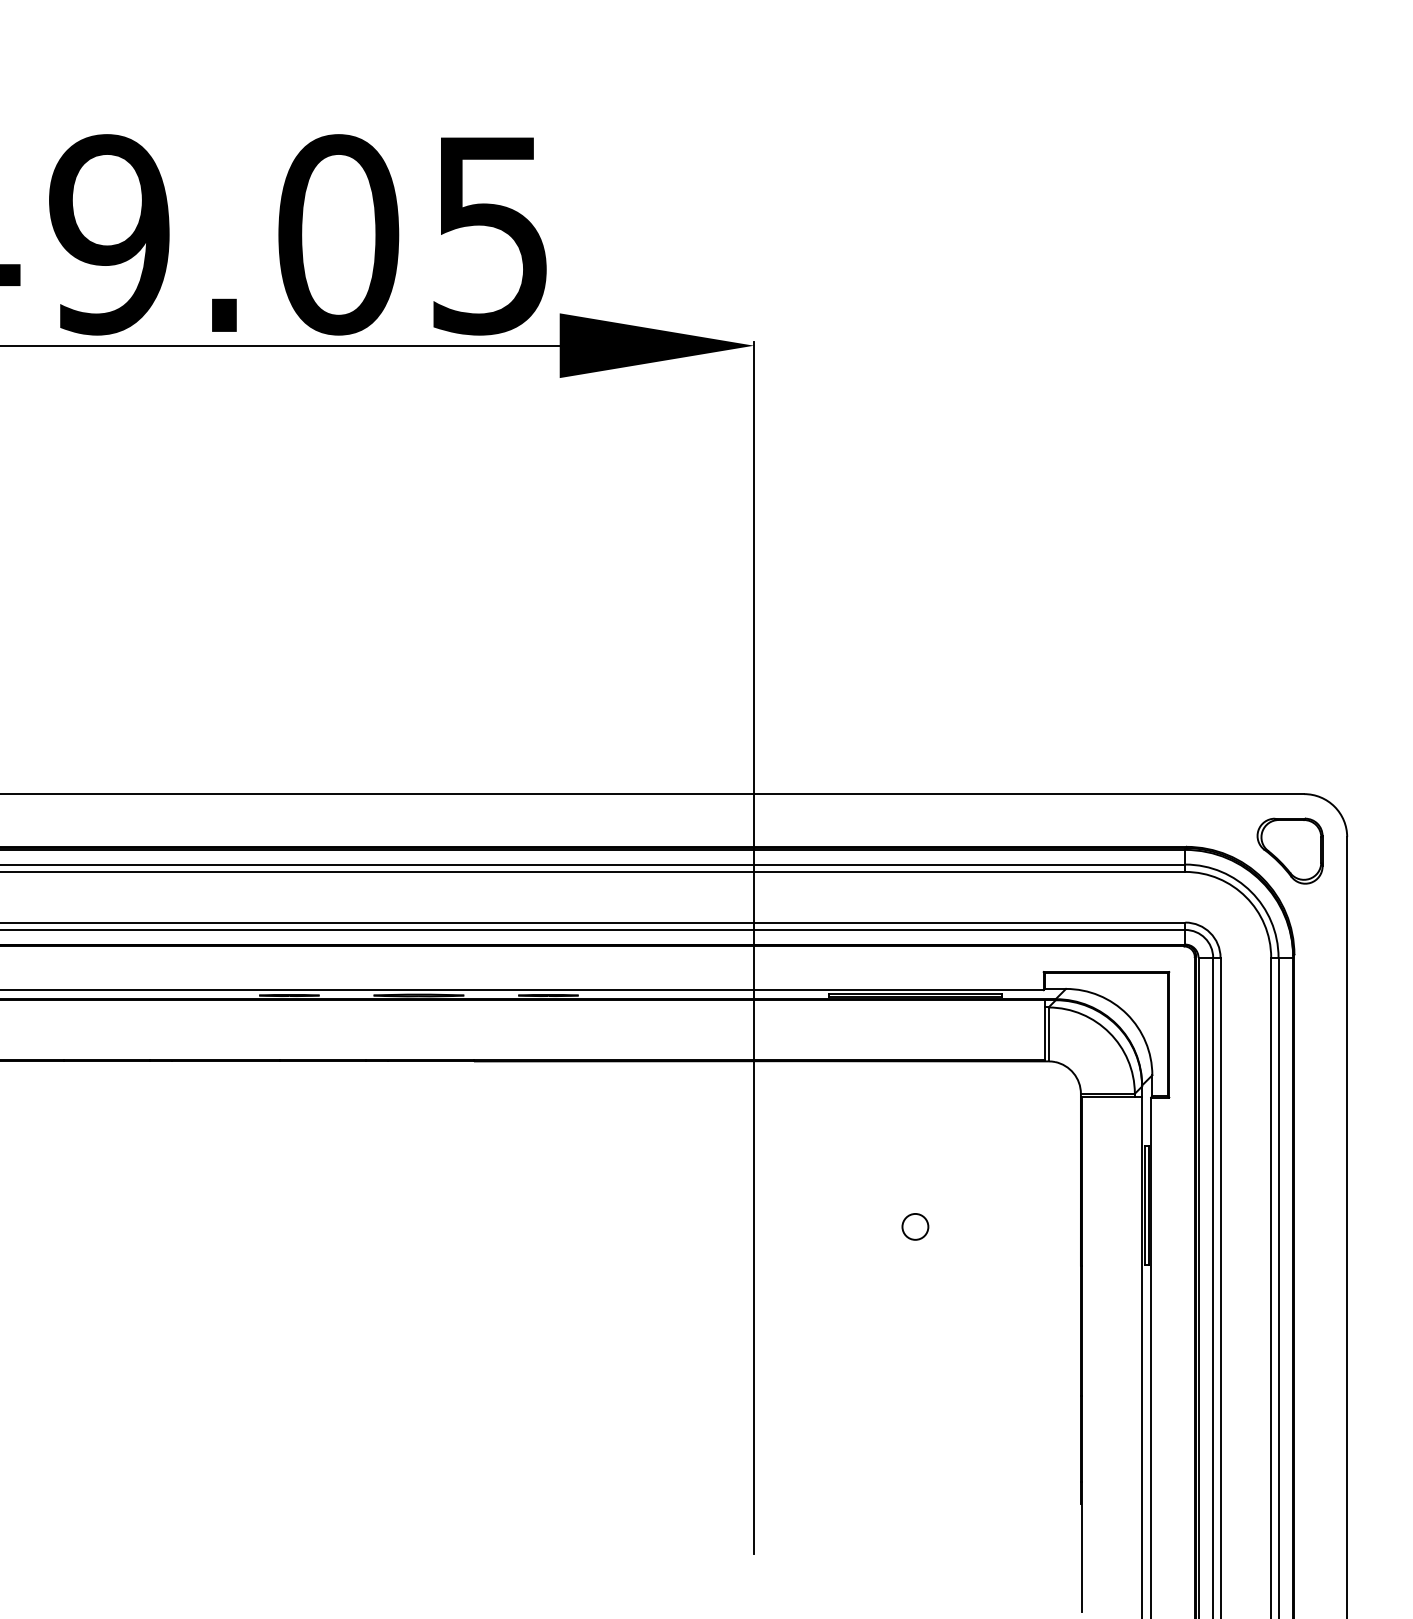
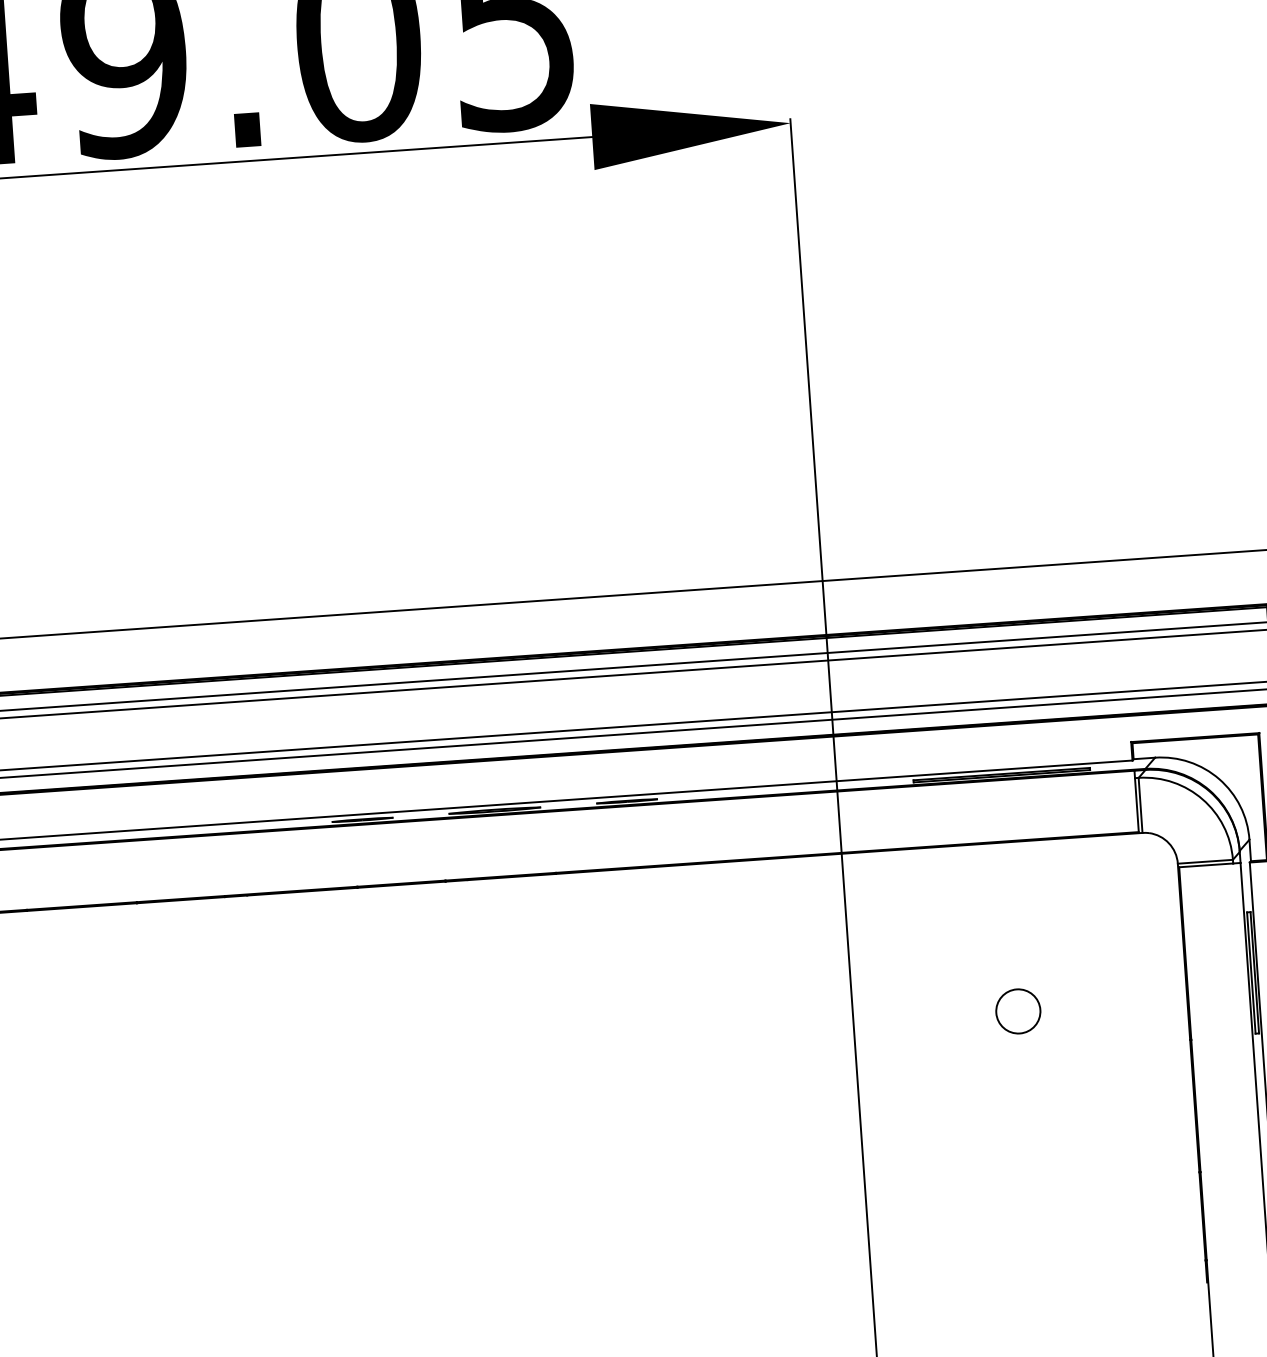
circle: (915, 1226) -> (1018, 1011), size x1.67

